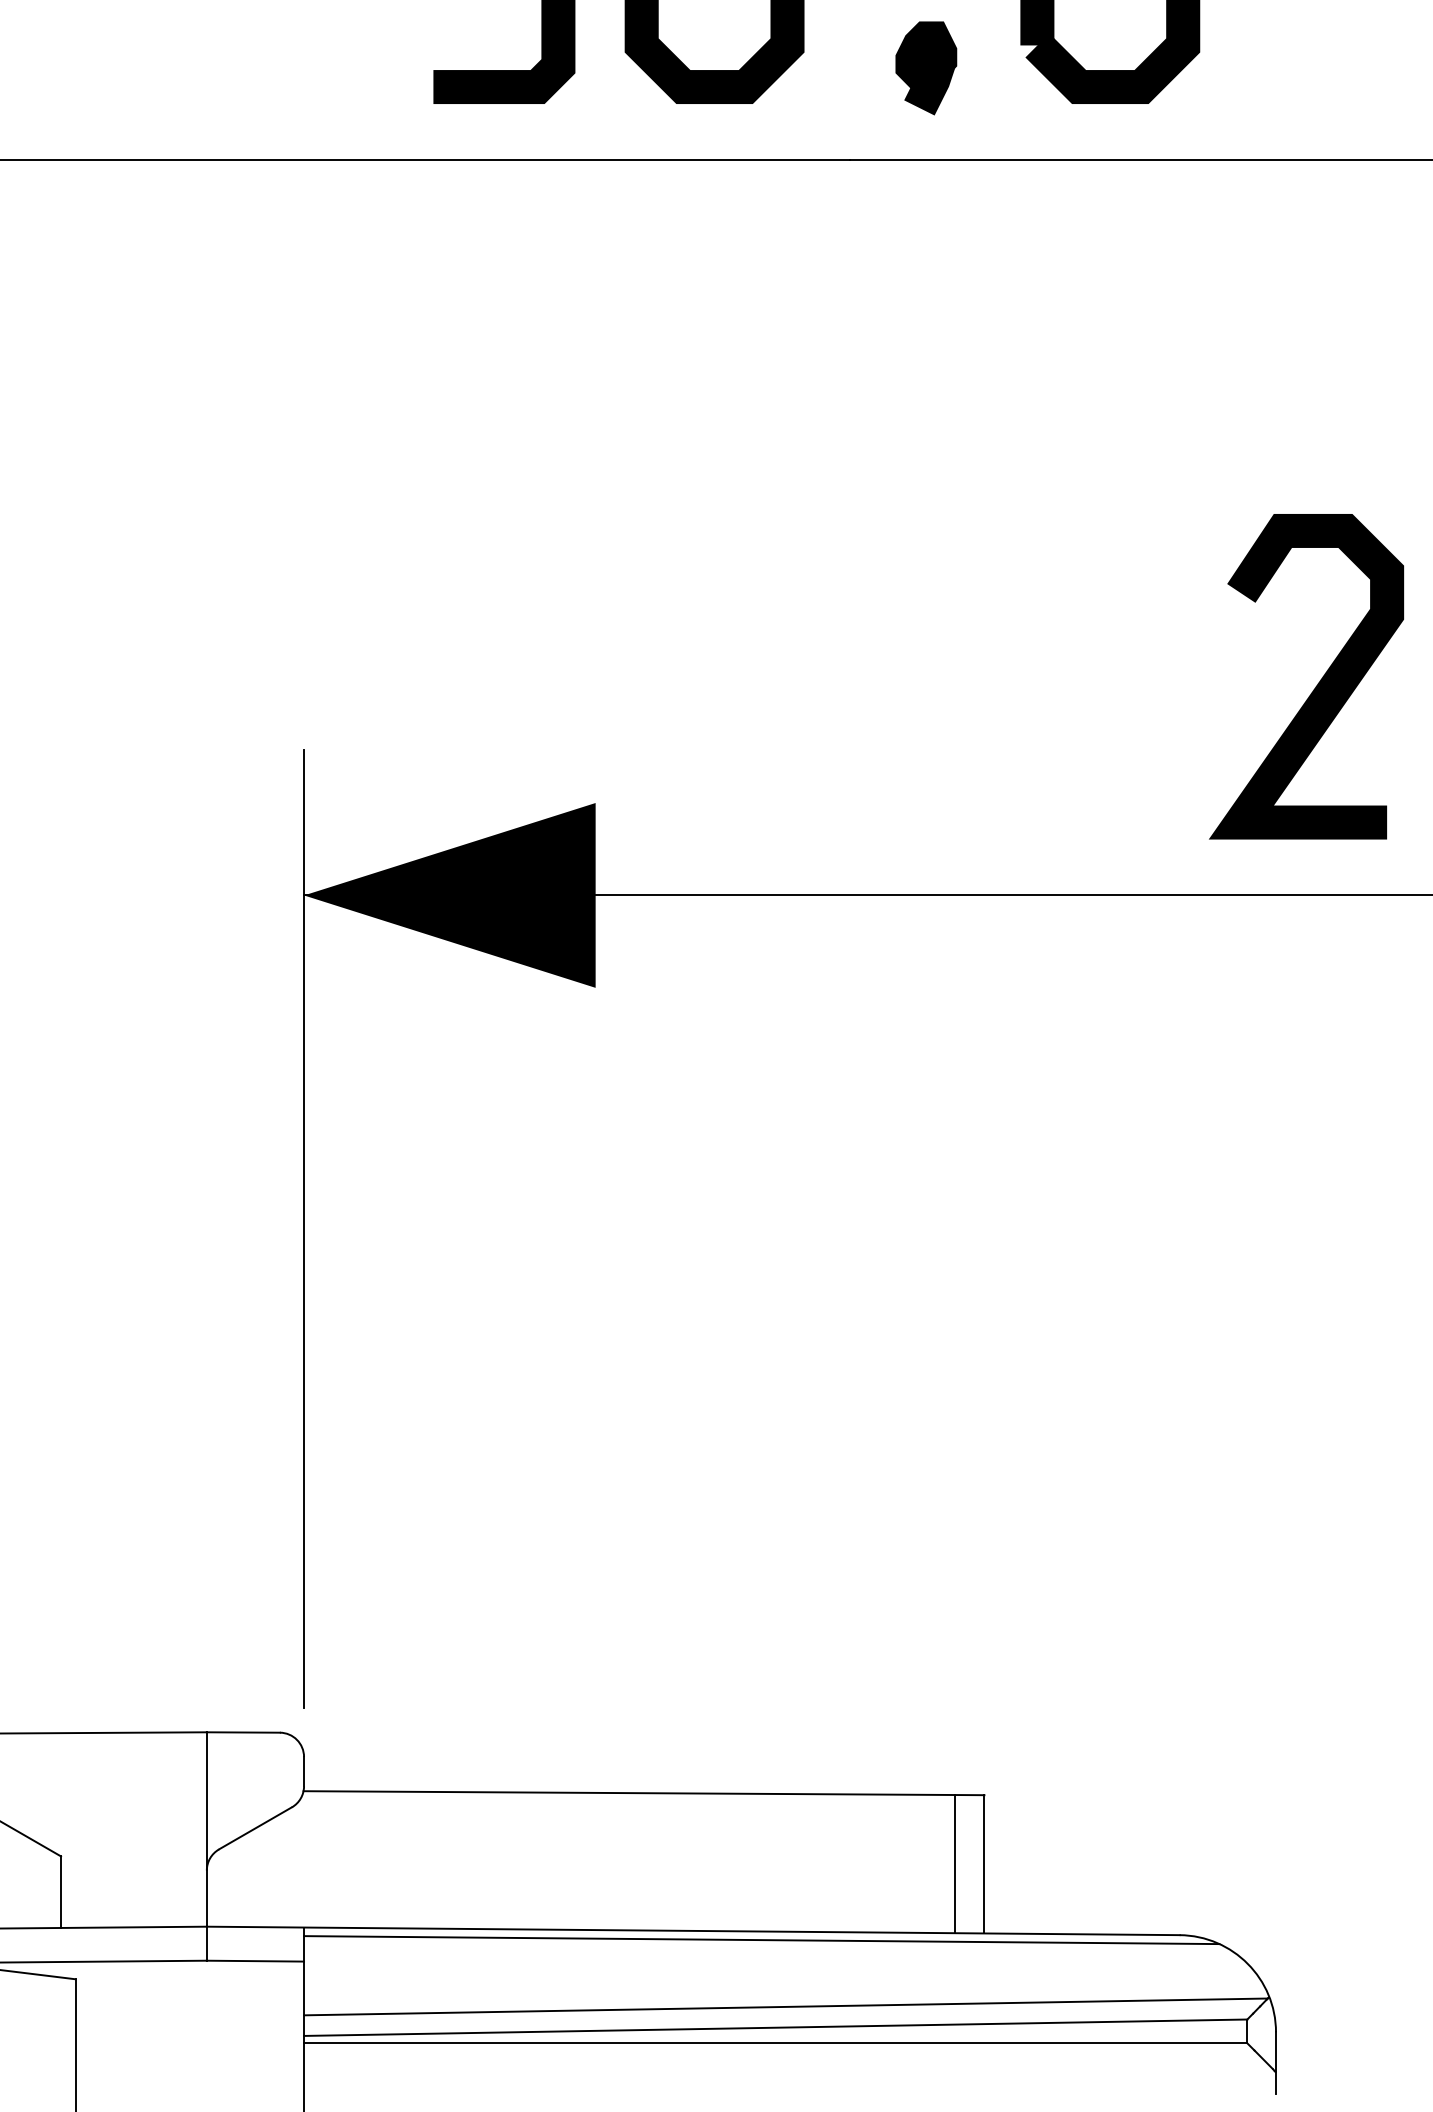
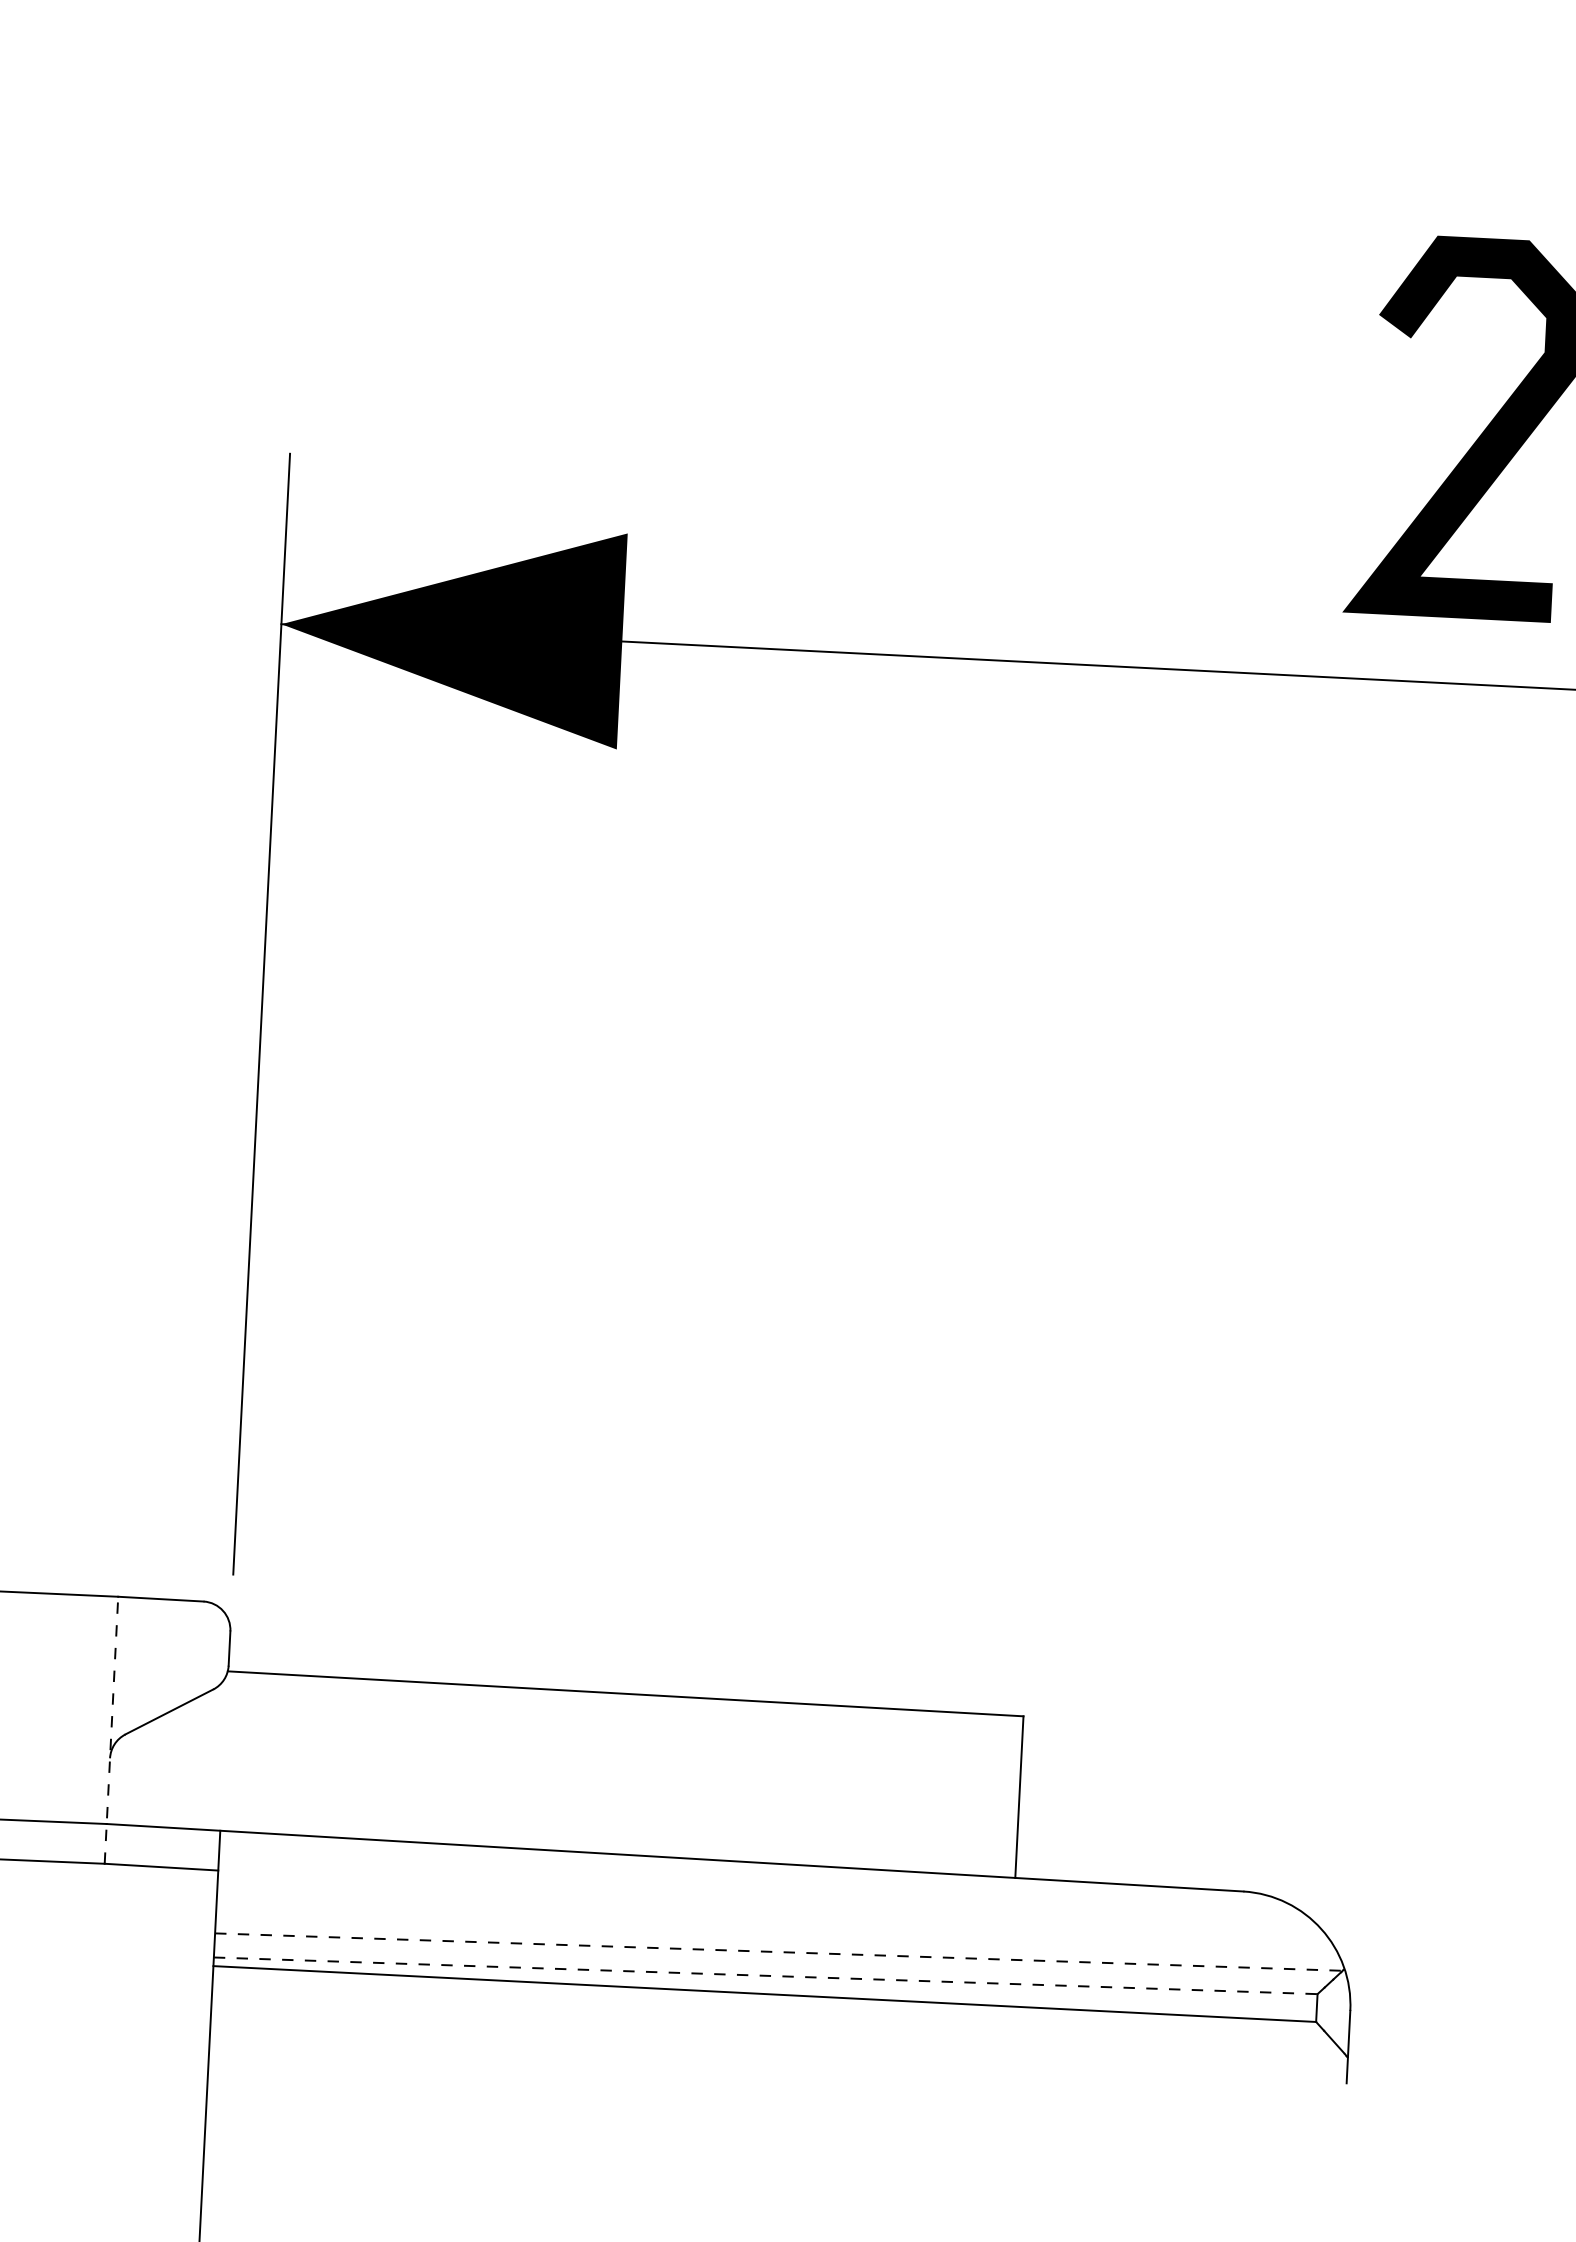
line: (206, 1846) -> (111, 1730), solid -> dashed
line: (955, 1863) -> (985, 1794), removed
line: (761, 1940) -> (754, 1872), removed
line: (785, 2006) -> (778, 1951), solid -> dashed
line: (775, 2027) -> (765, 1975), solid -> dashed

